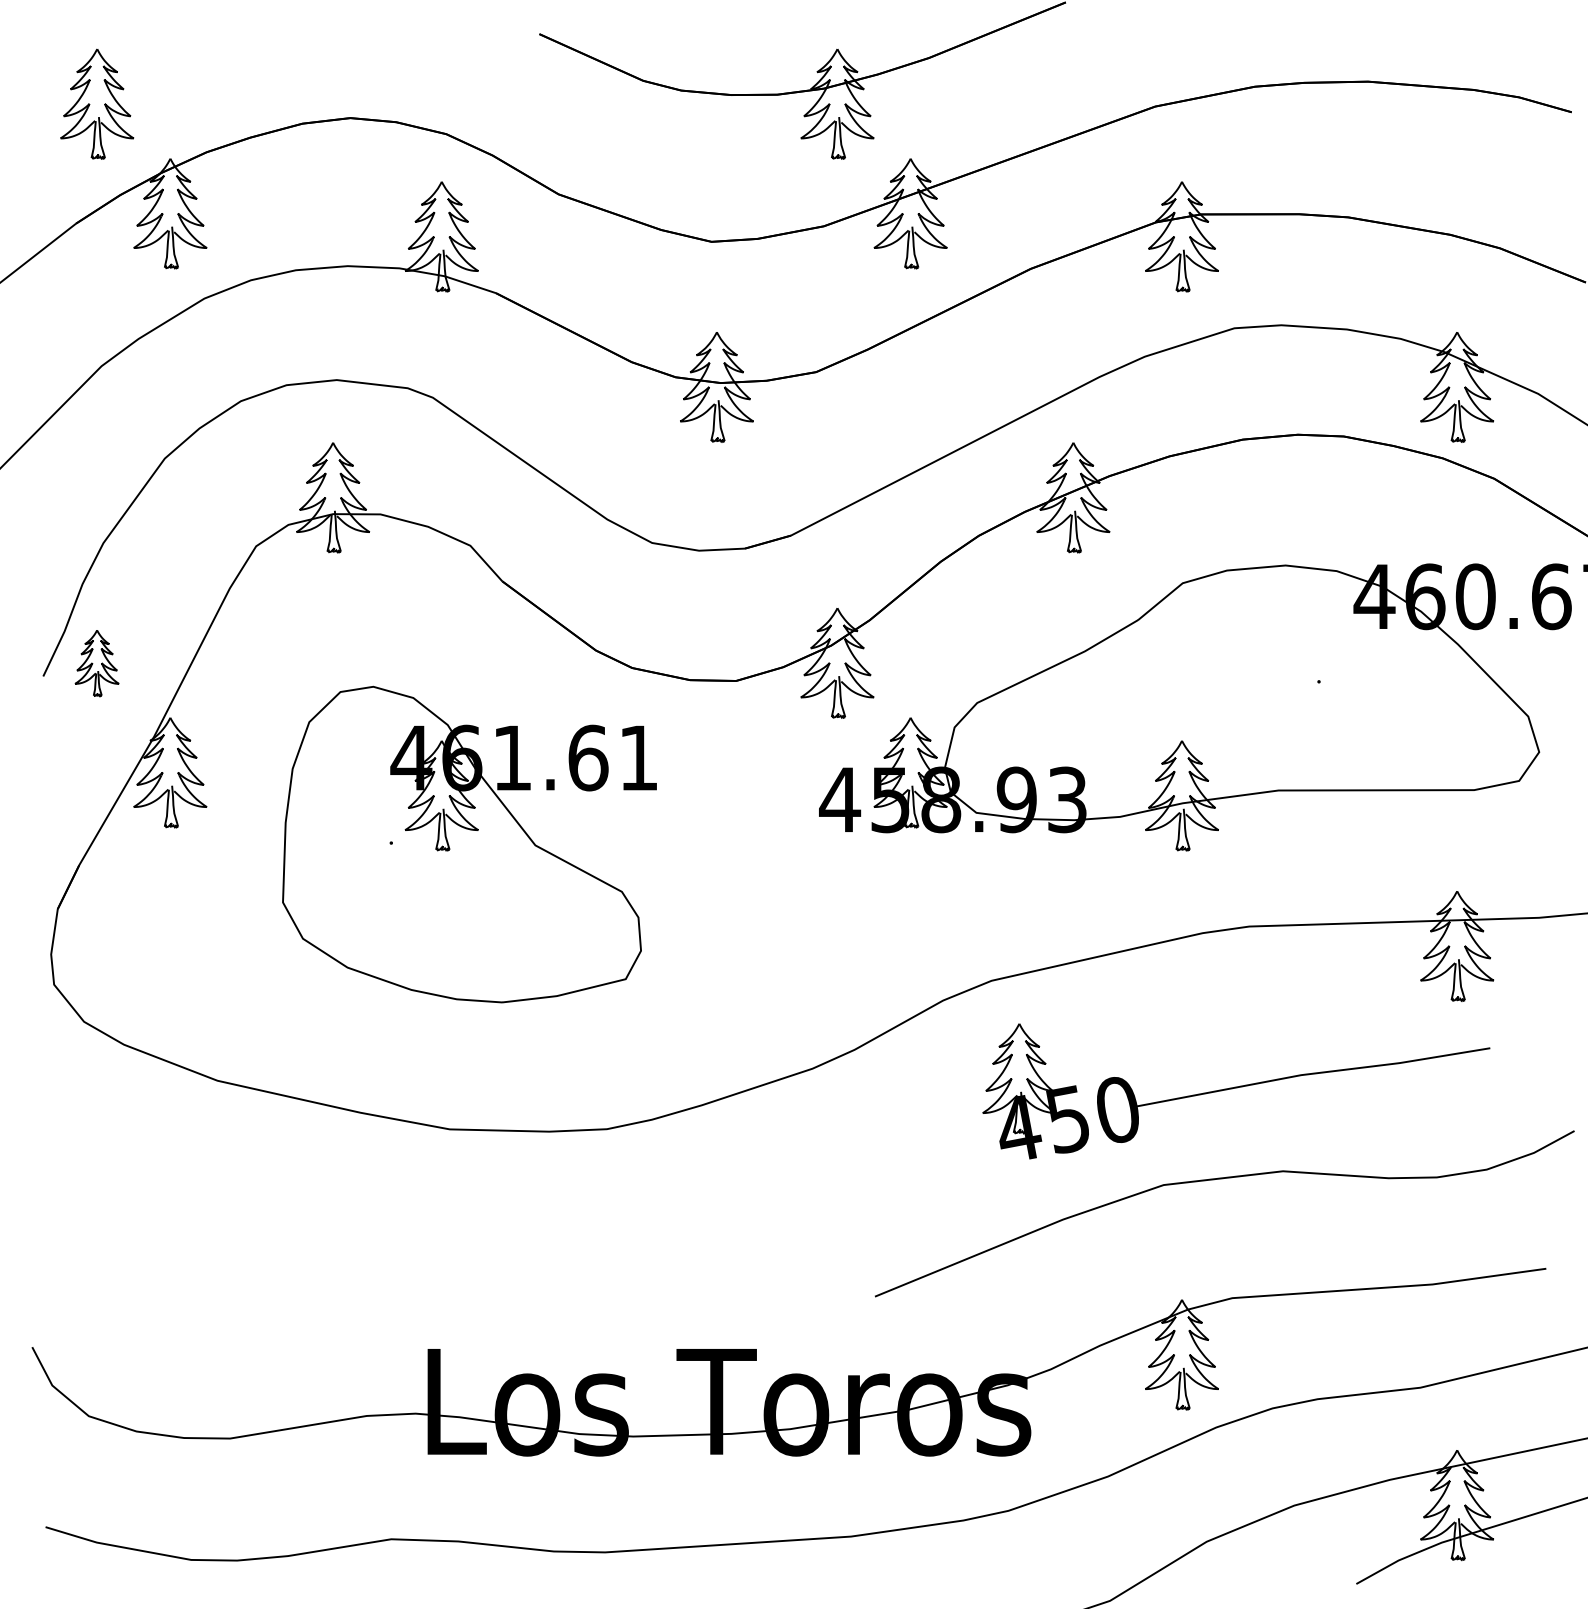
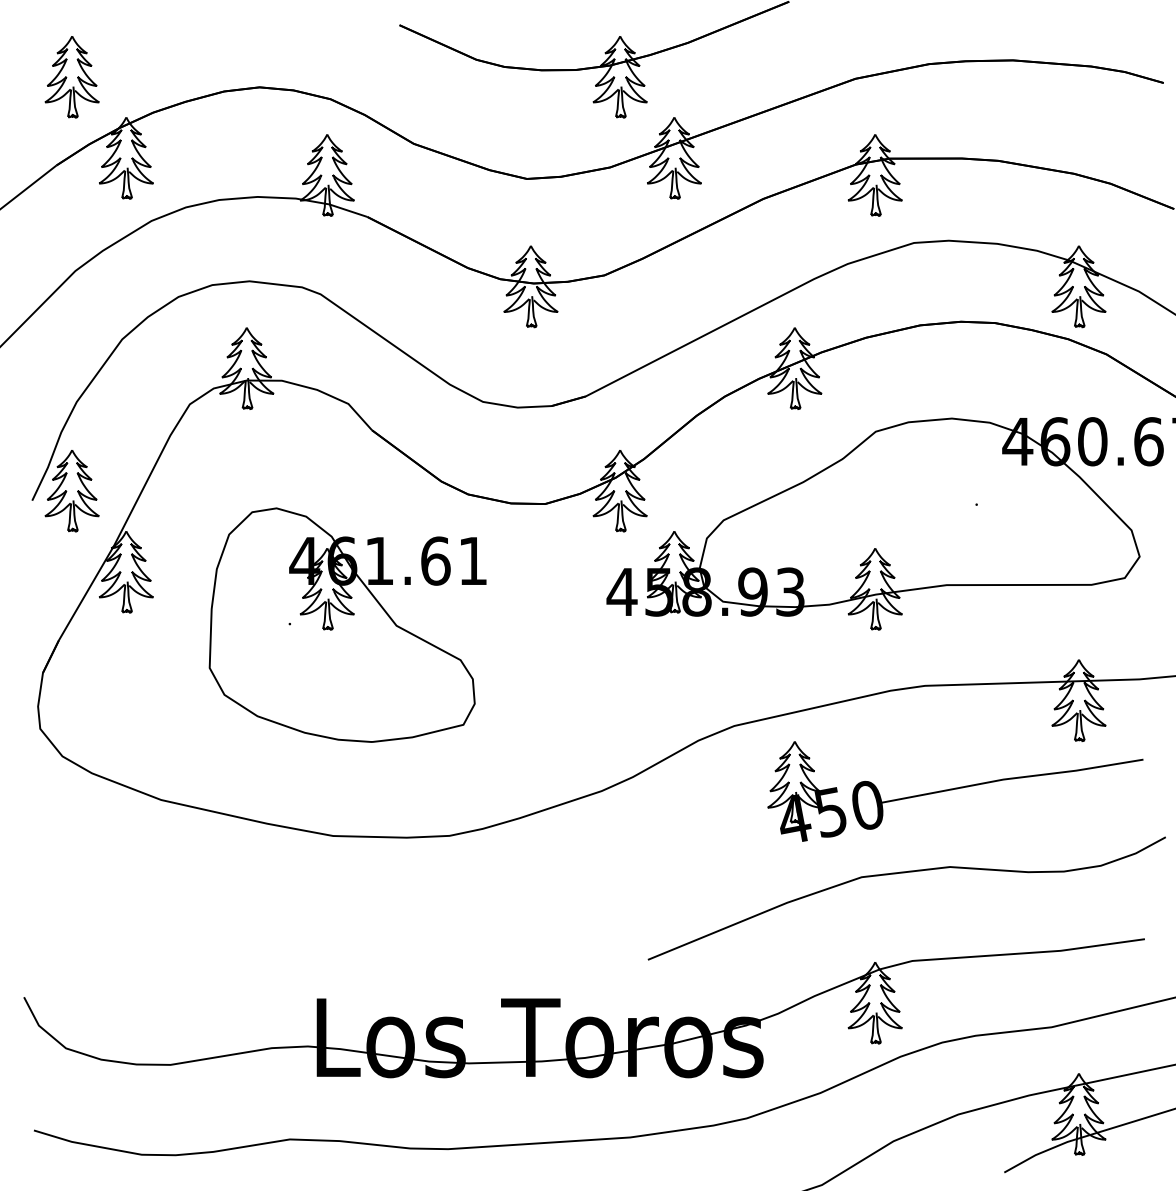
part: (96, 663) -> (71, 491), size x1.67
part: (1236, 1091) -> (955, 791), moved

